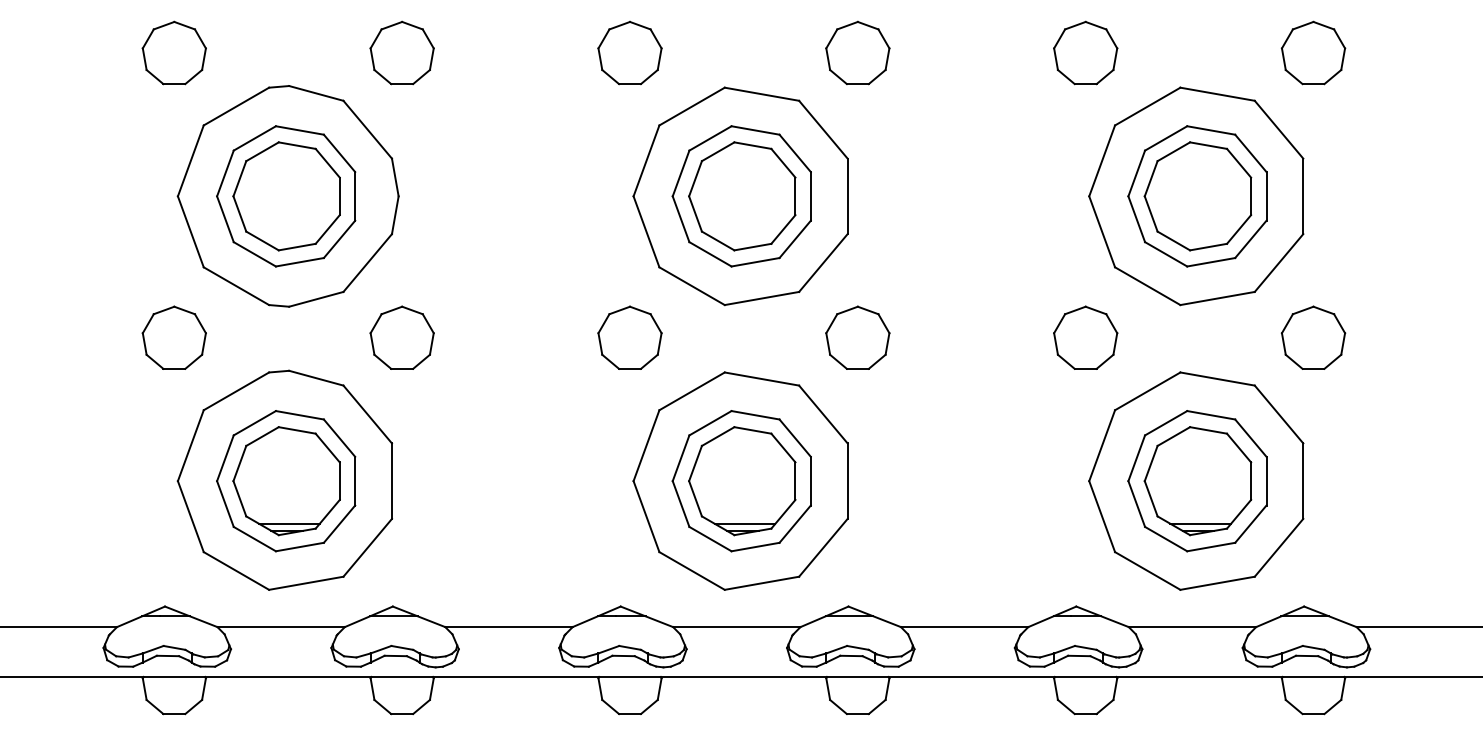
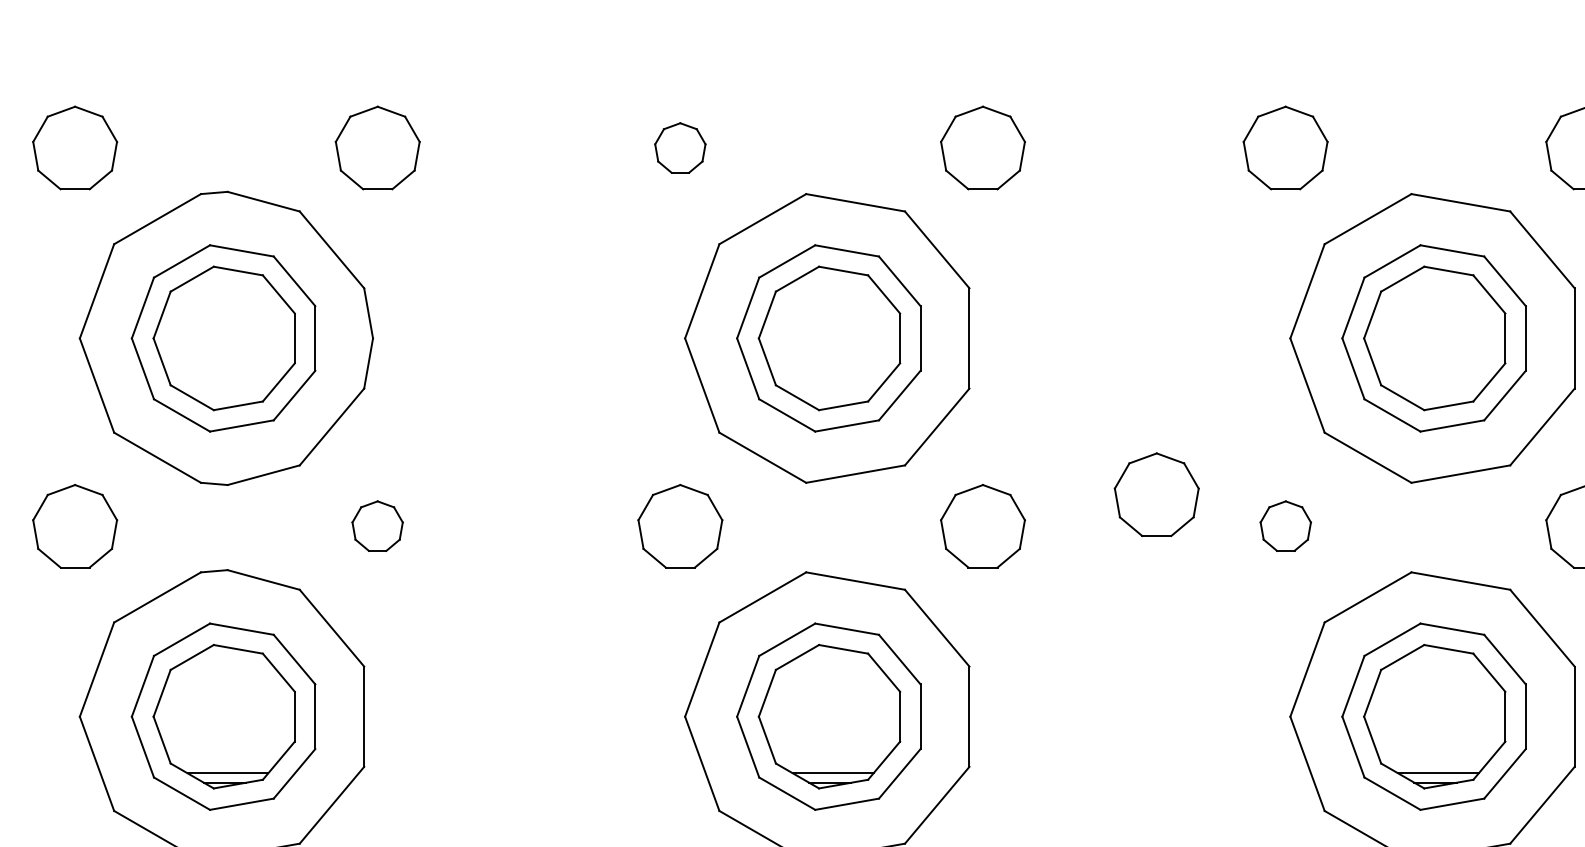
part: (629, 52) -> (679, 147), size x0.6
part: (988, 313) -> (1156, 494), added
part: (401, 337) -> (376, 525), size x0.6
part: (1085, 337) -> (1285, 525), size x0.6

